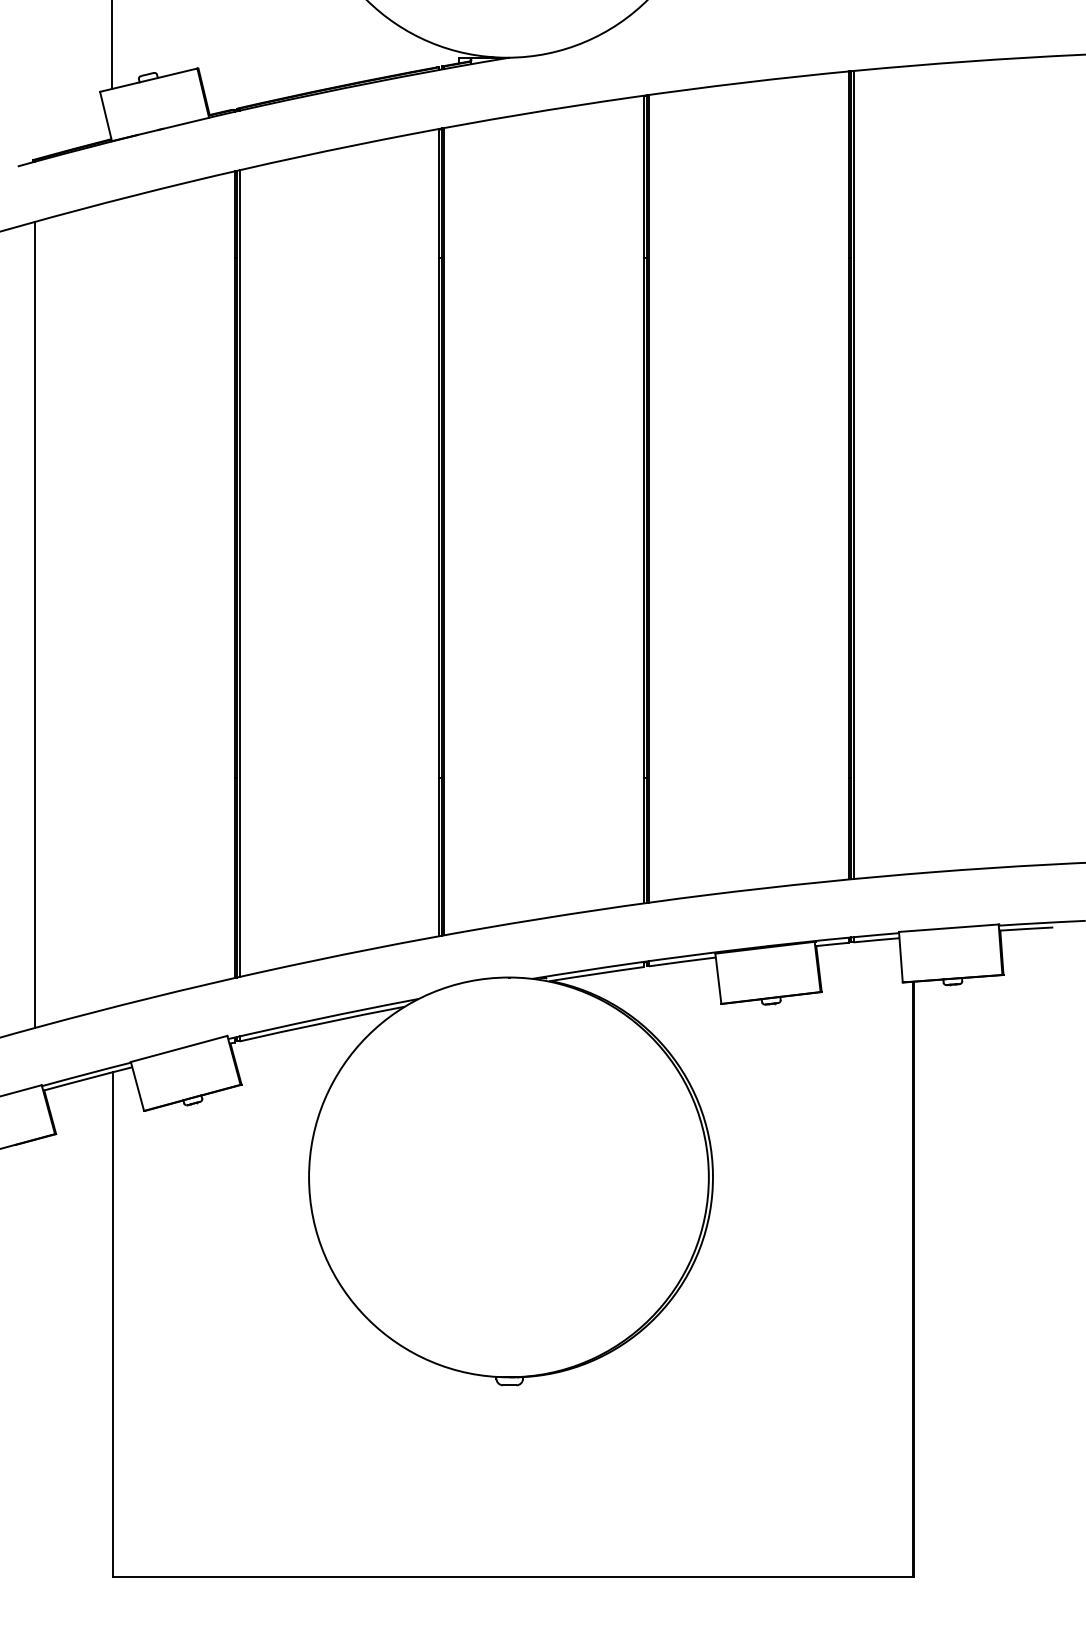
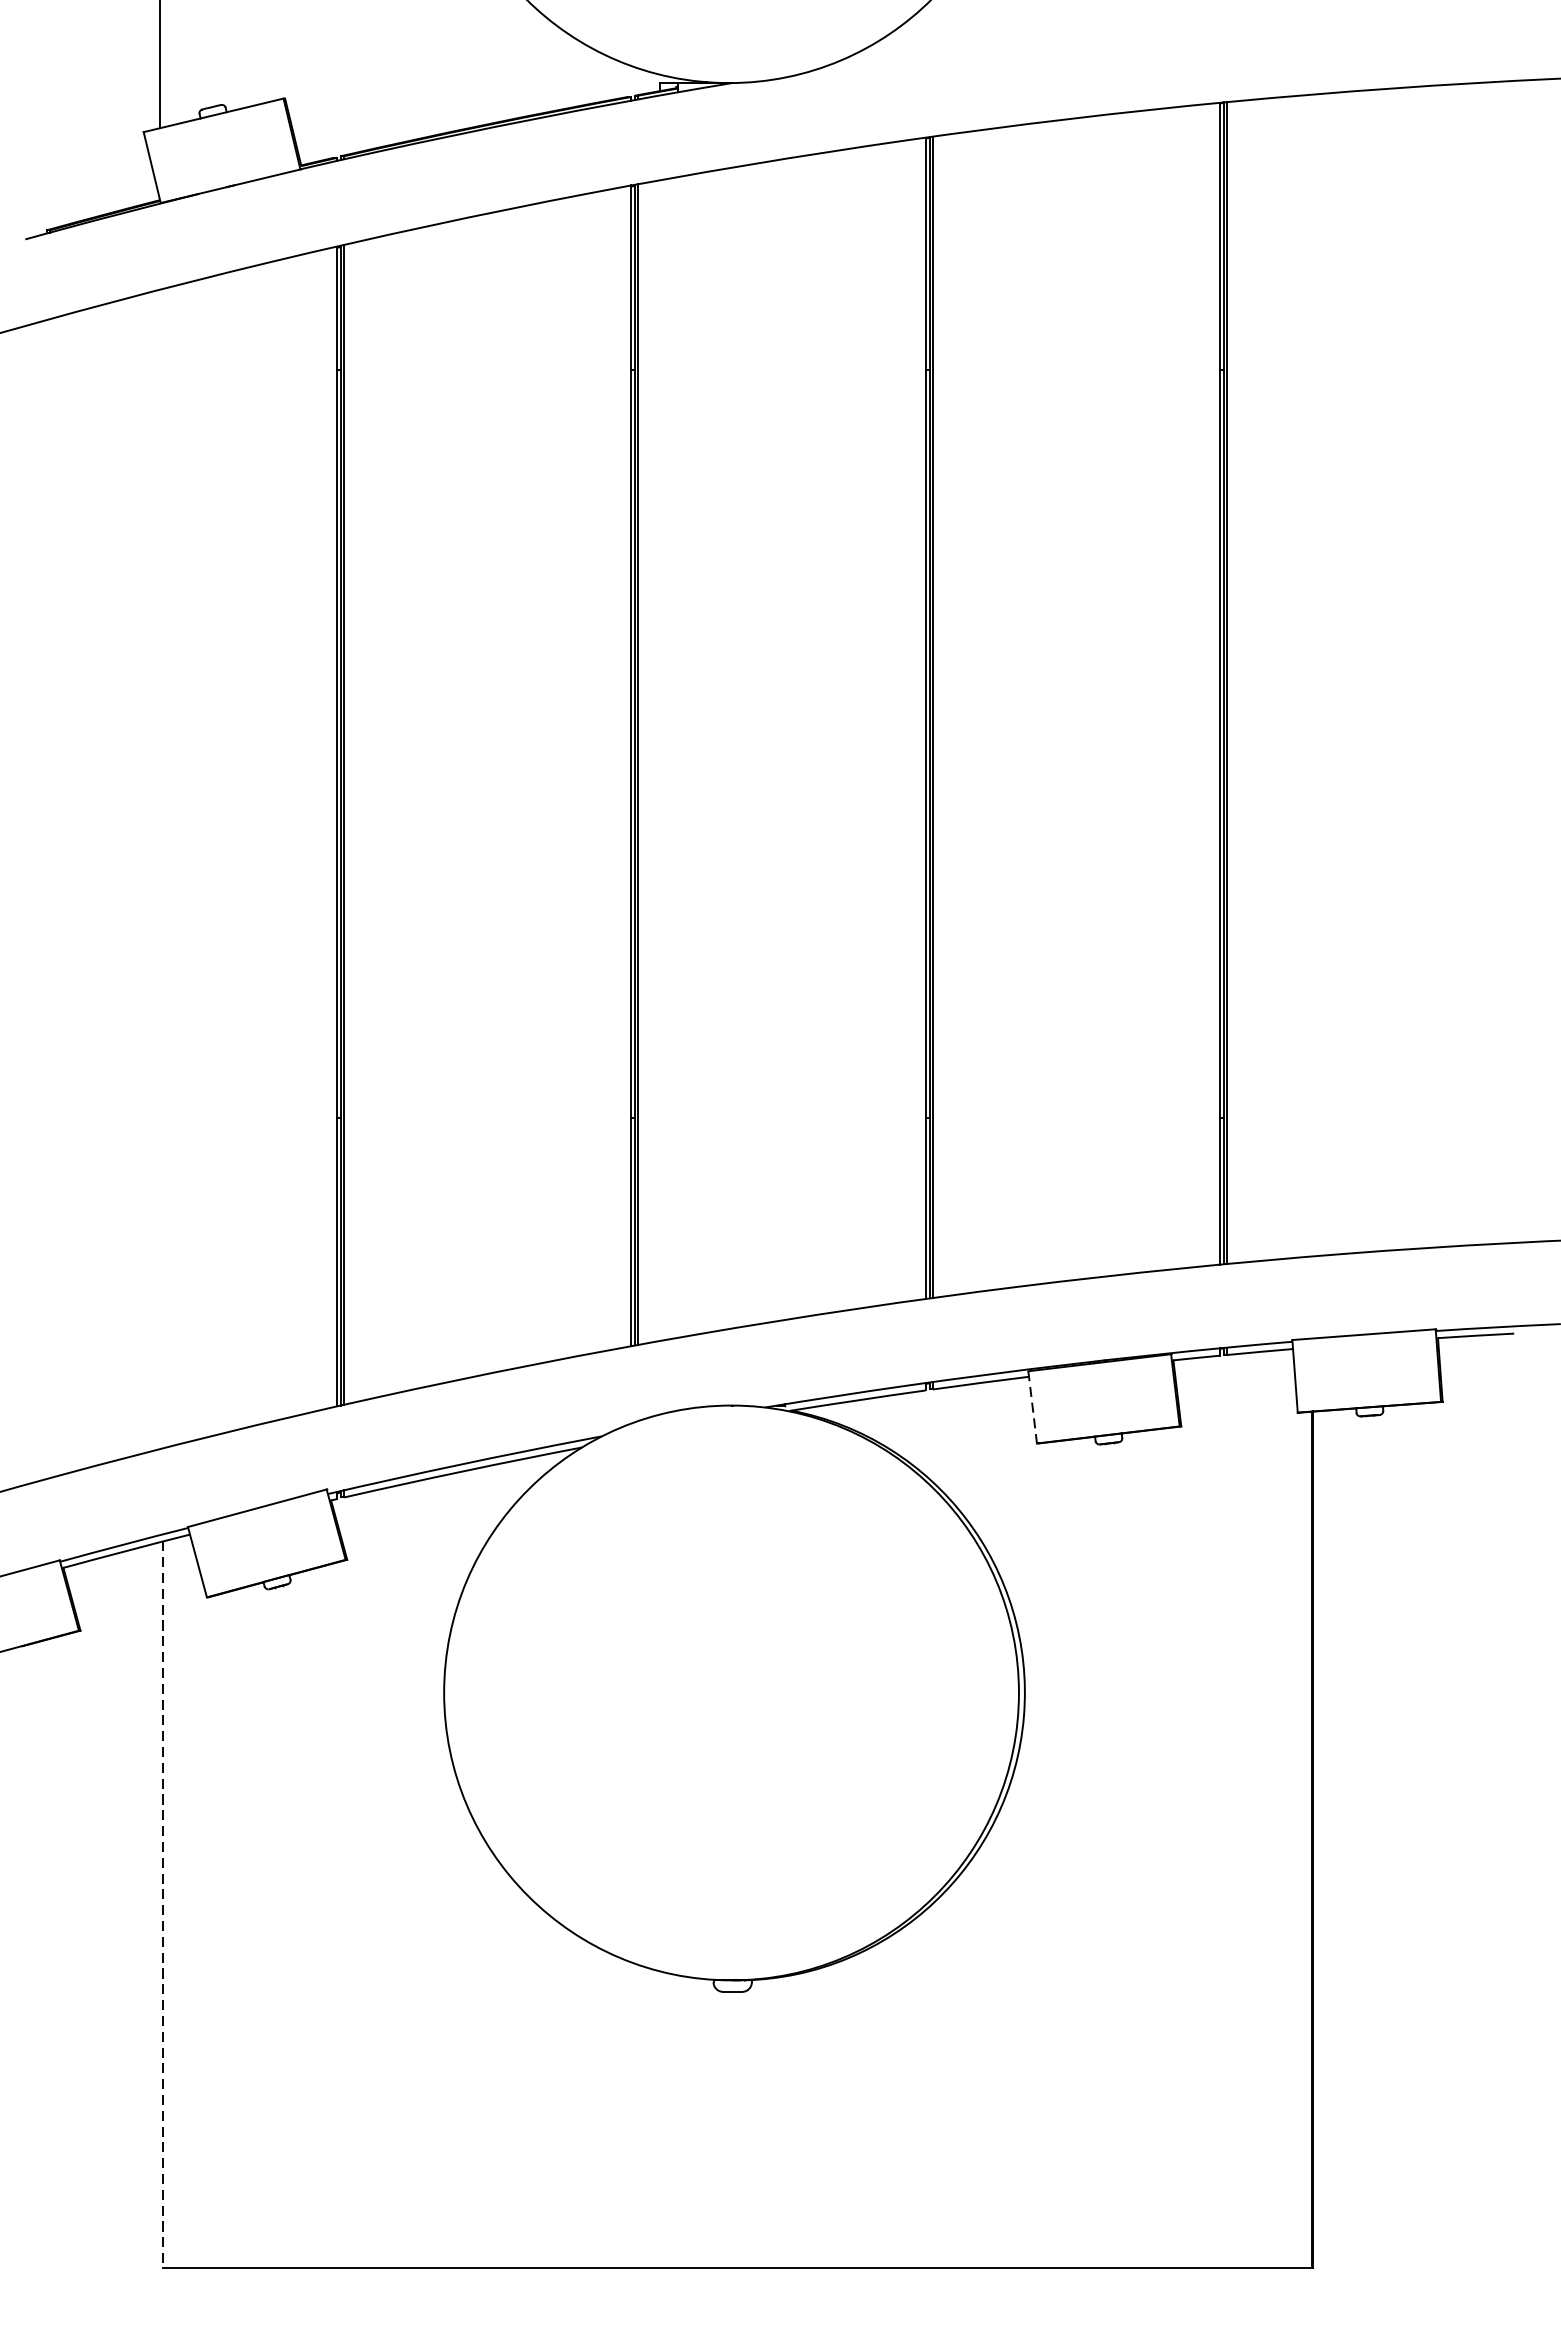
line: (34, 624) -> (49, 897), removed
line: (718, 979) -> (1032, 1408), solid -> dashed
line: (113, 1324) -> (162, 1904), solid -> dashed

